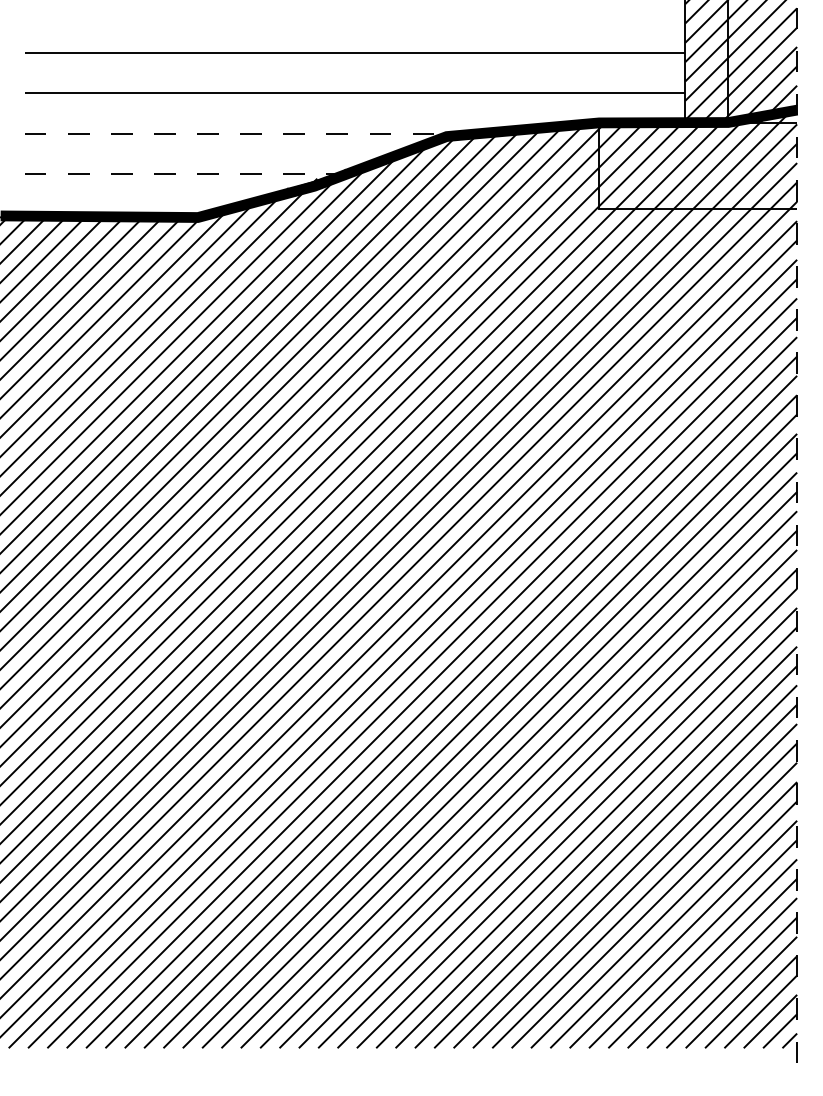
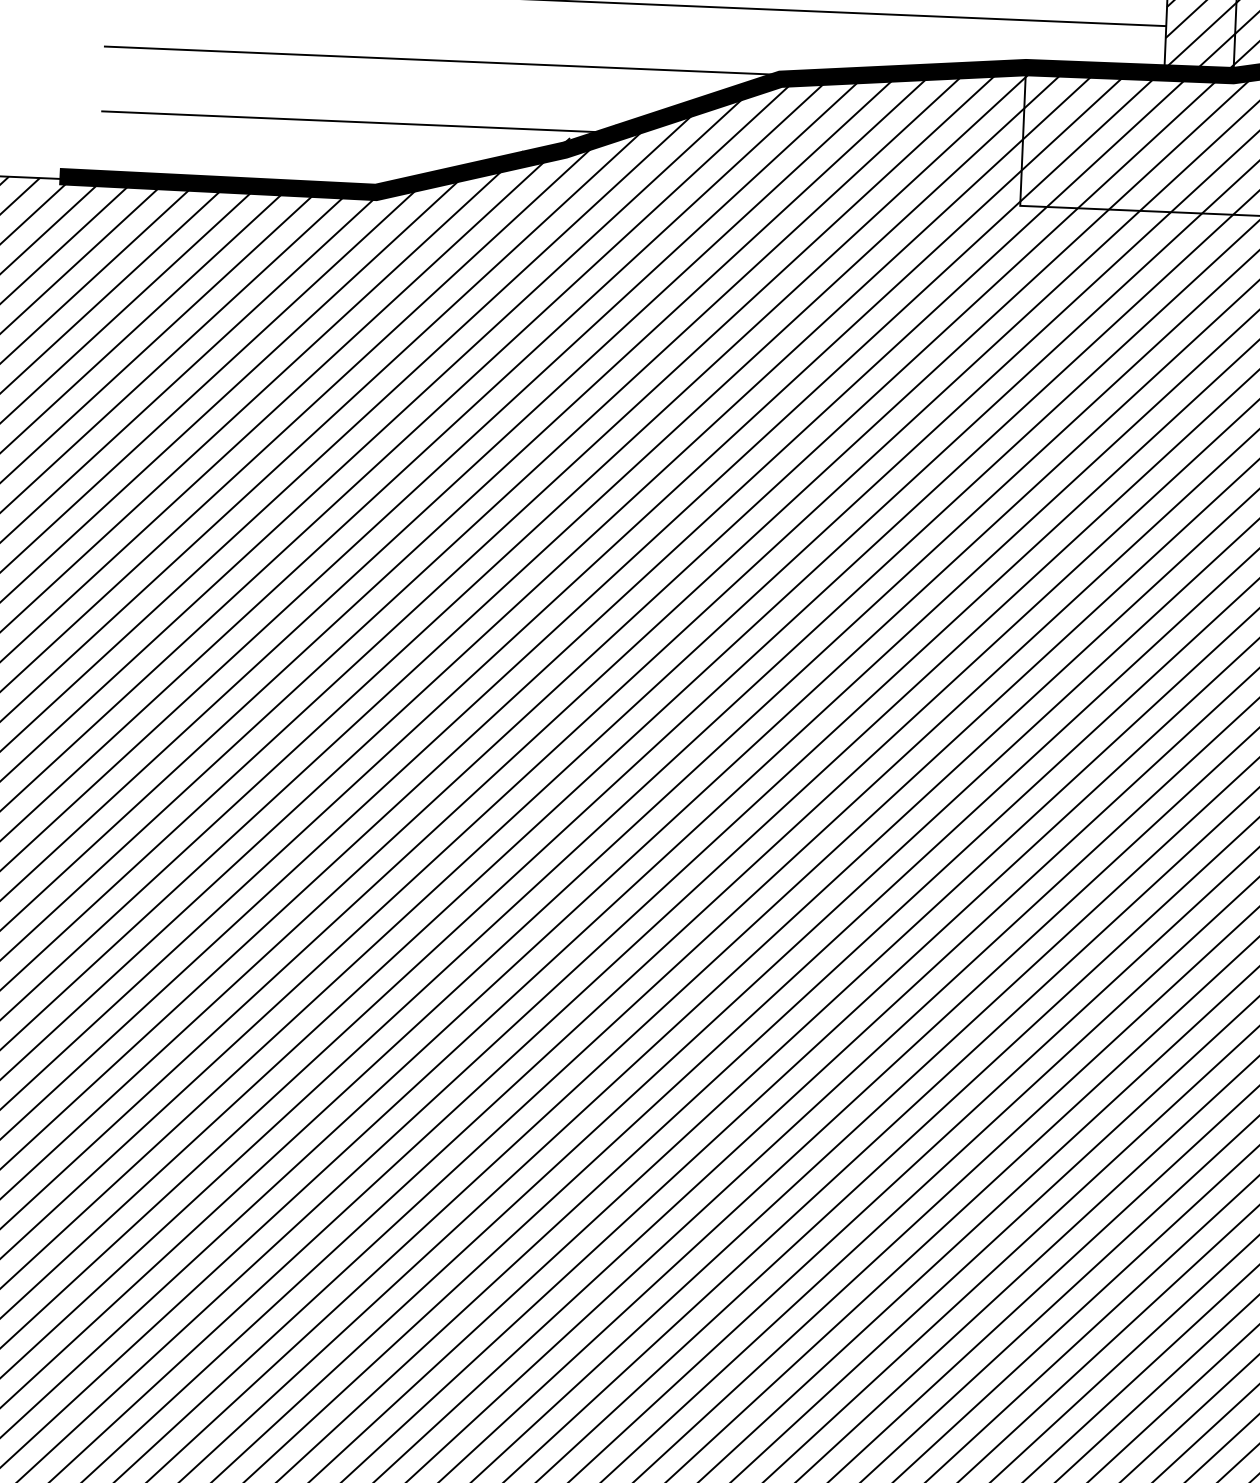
line: (260, 133) -> (481, 61), dashed -> solid
line: (182, 174) -> (354, 122), dashed -> solid

